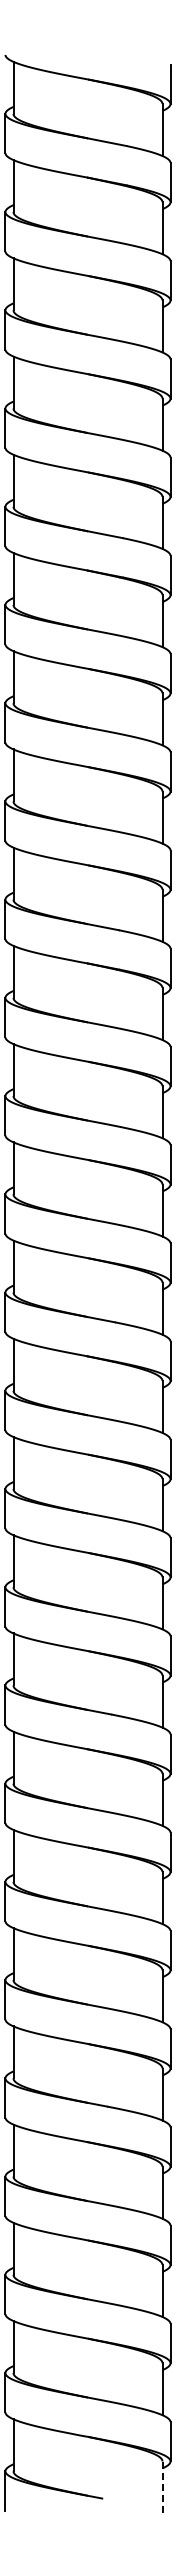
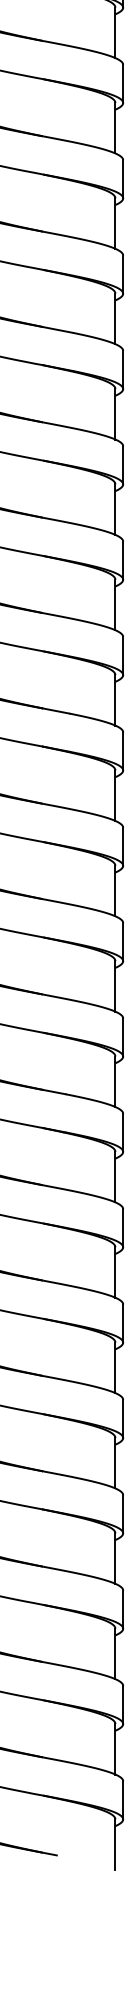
line: (162, 2487) -> (115, 1844), dashed -> solid

